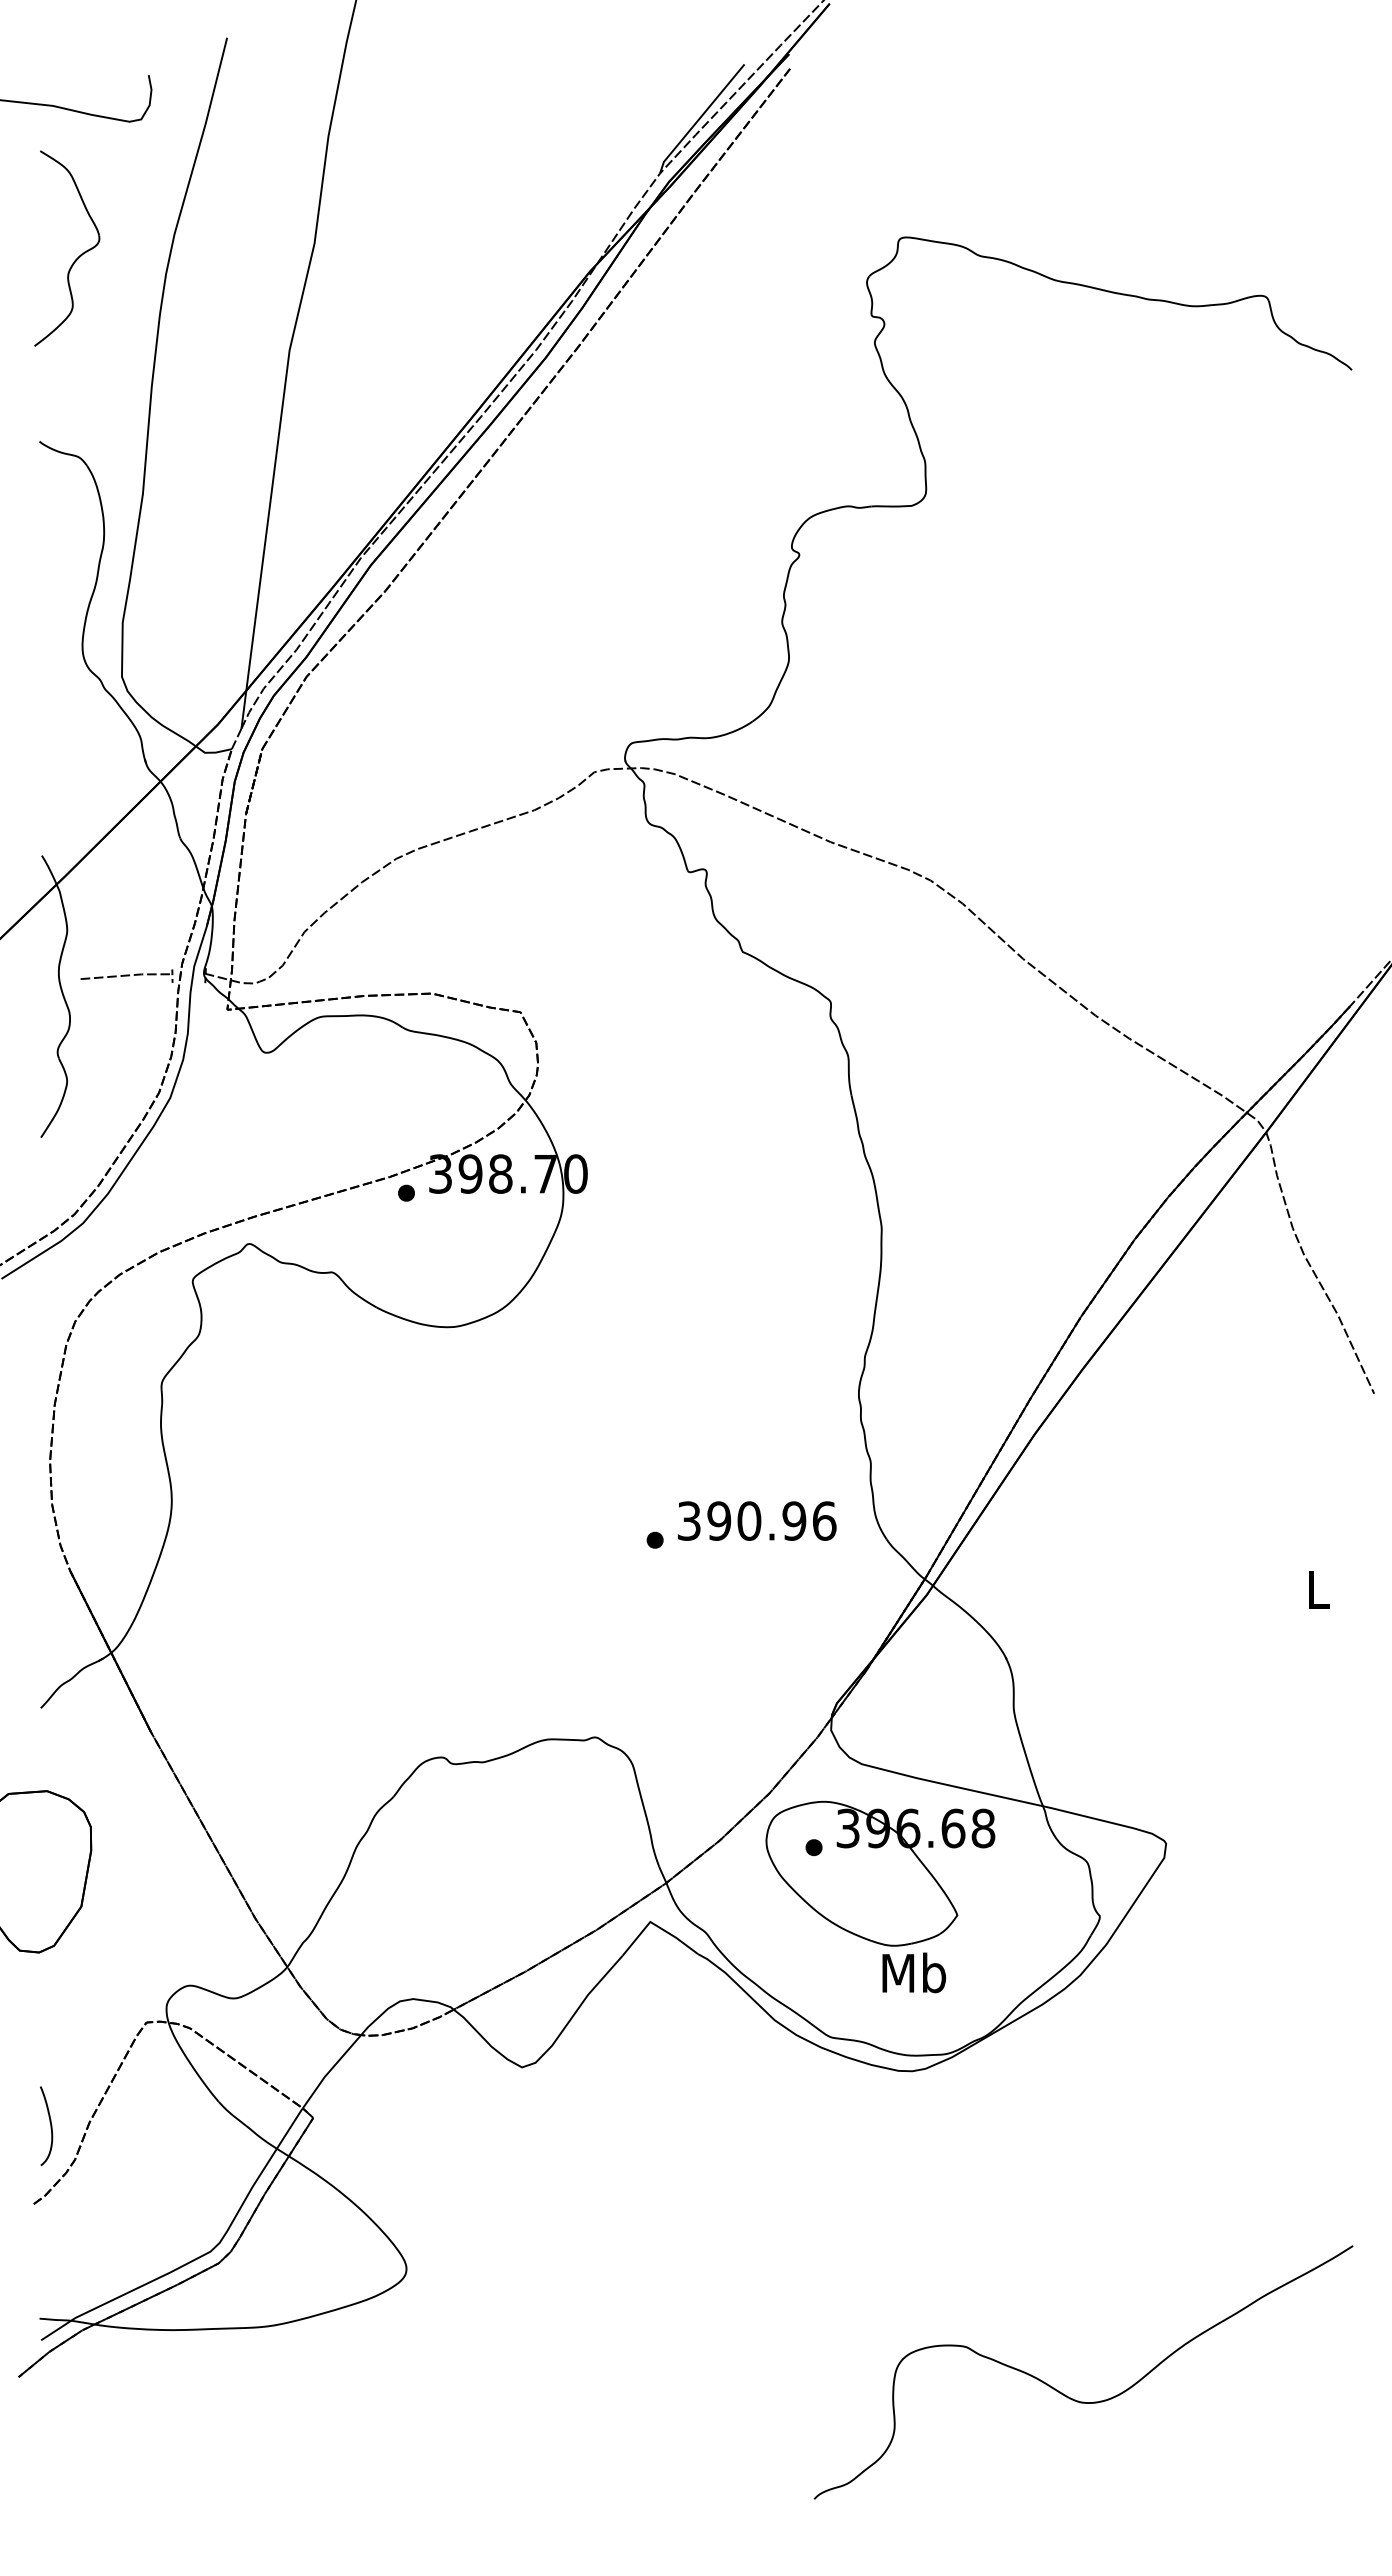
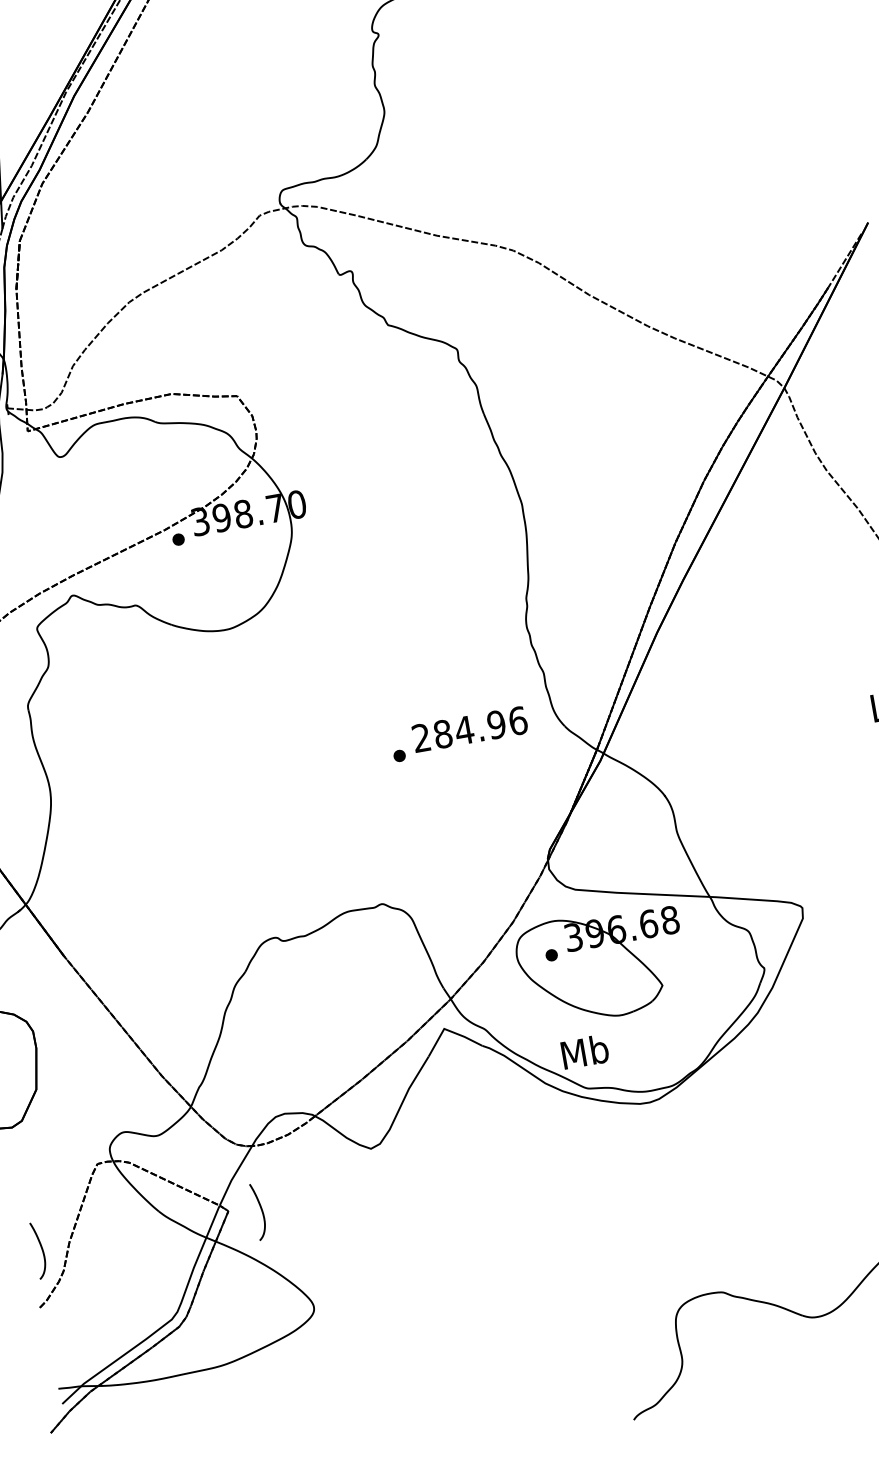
text: (719, 1520) -> (443, 733), 390.96 -> 284.96
text: (914, 1972) -> (585, 1051), moved
curve: (358, 2126) -> (261, 1211), added

